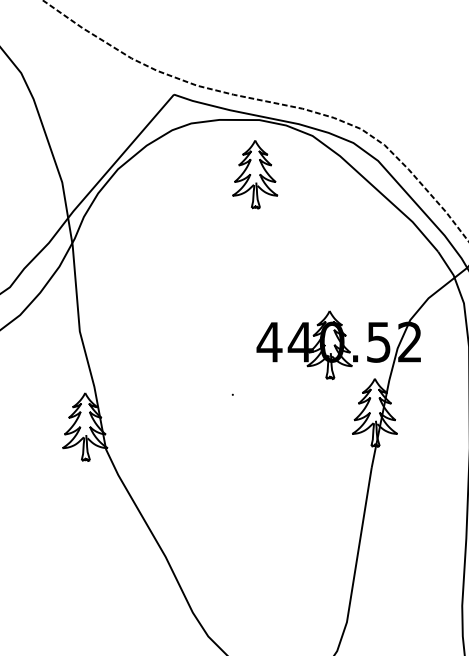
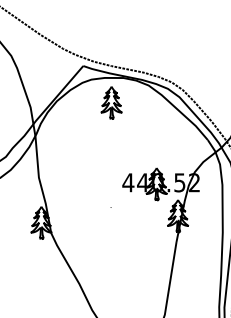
part: (254, 174) -> (111, 102), moved

